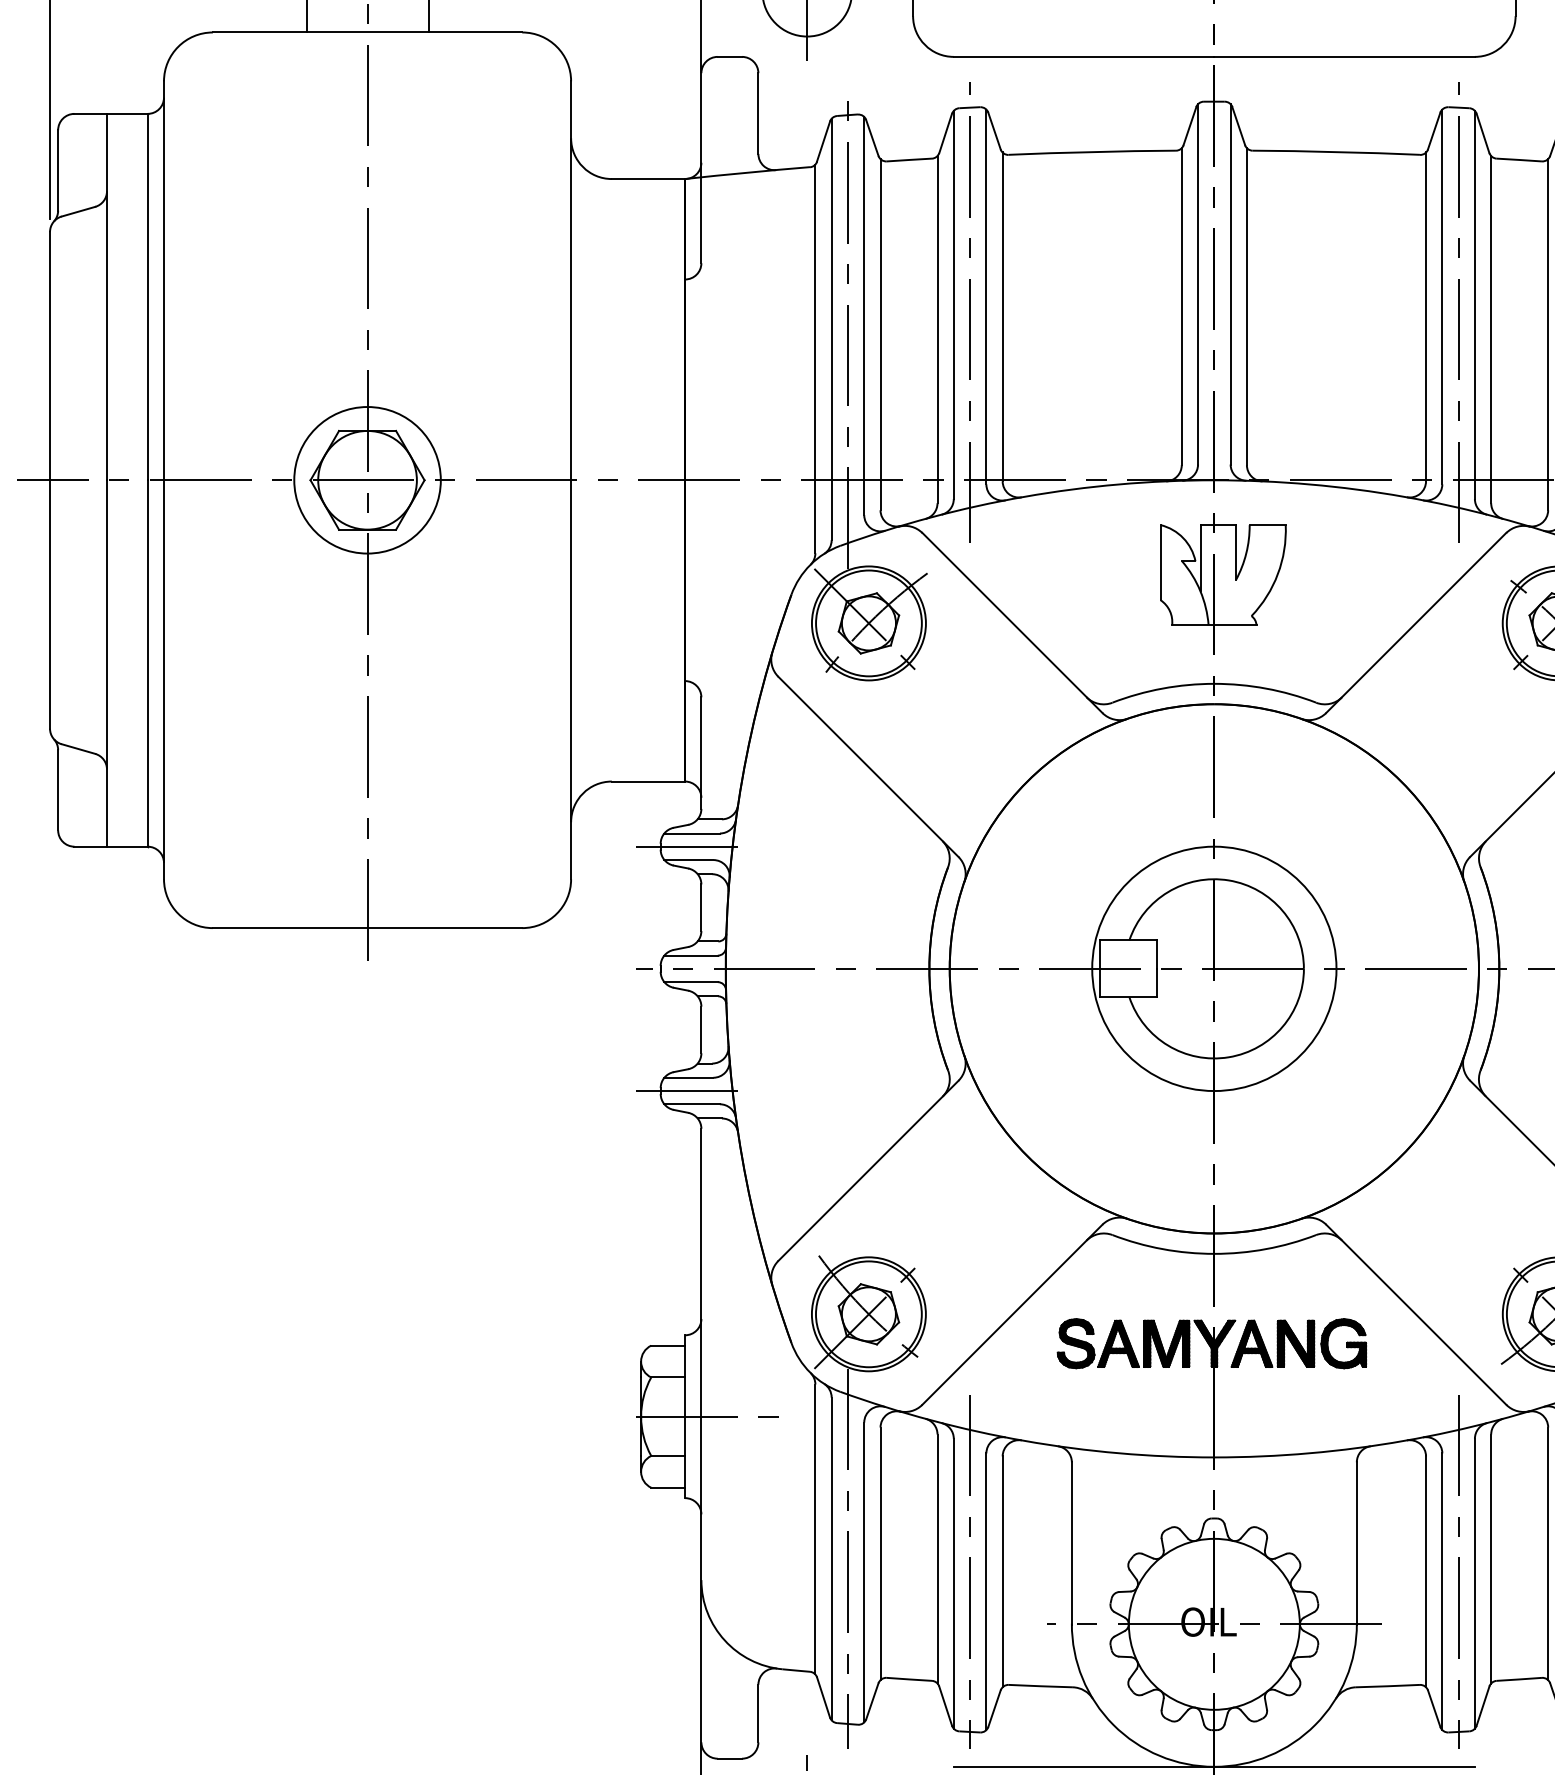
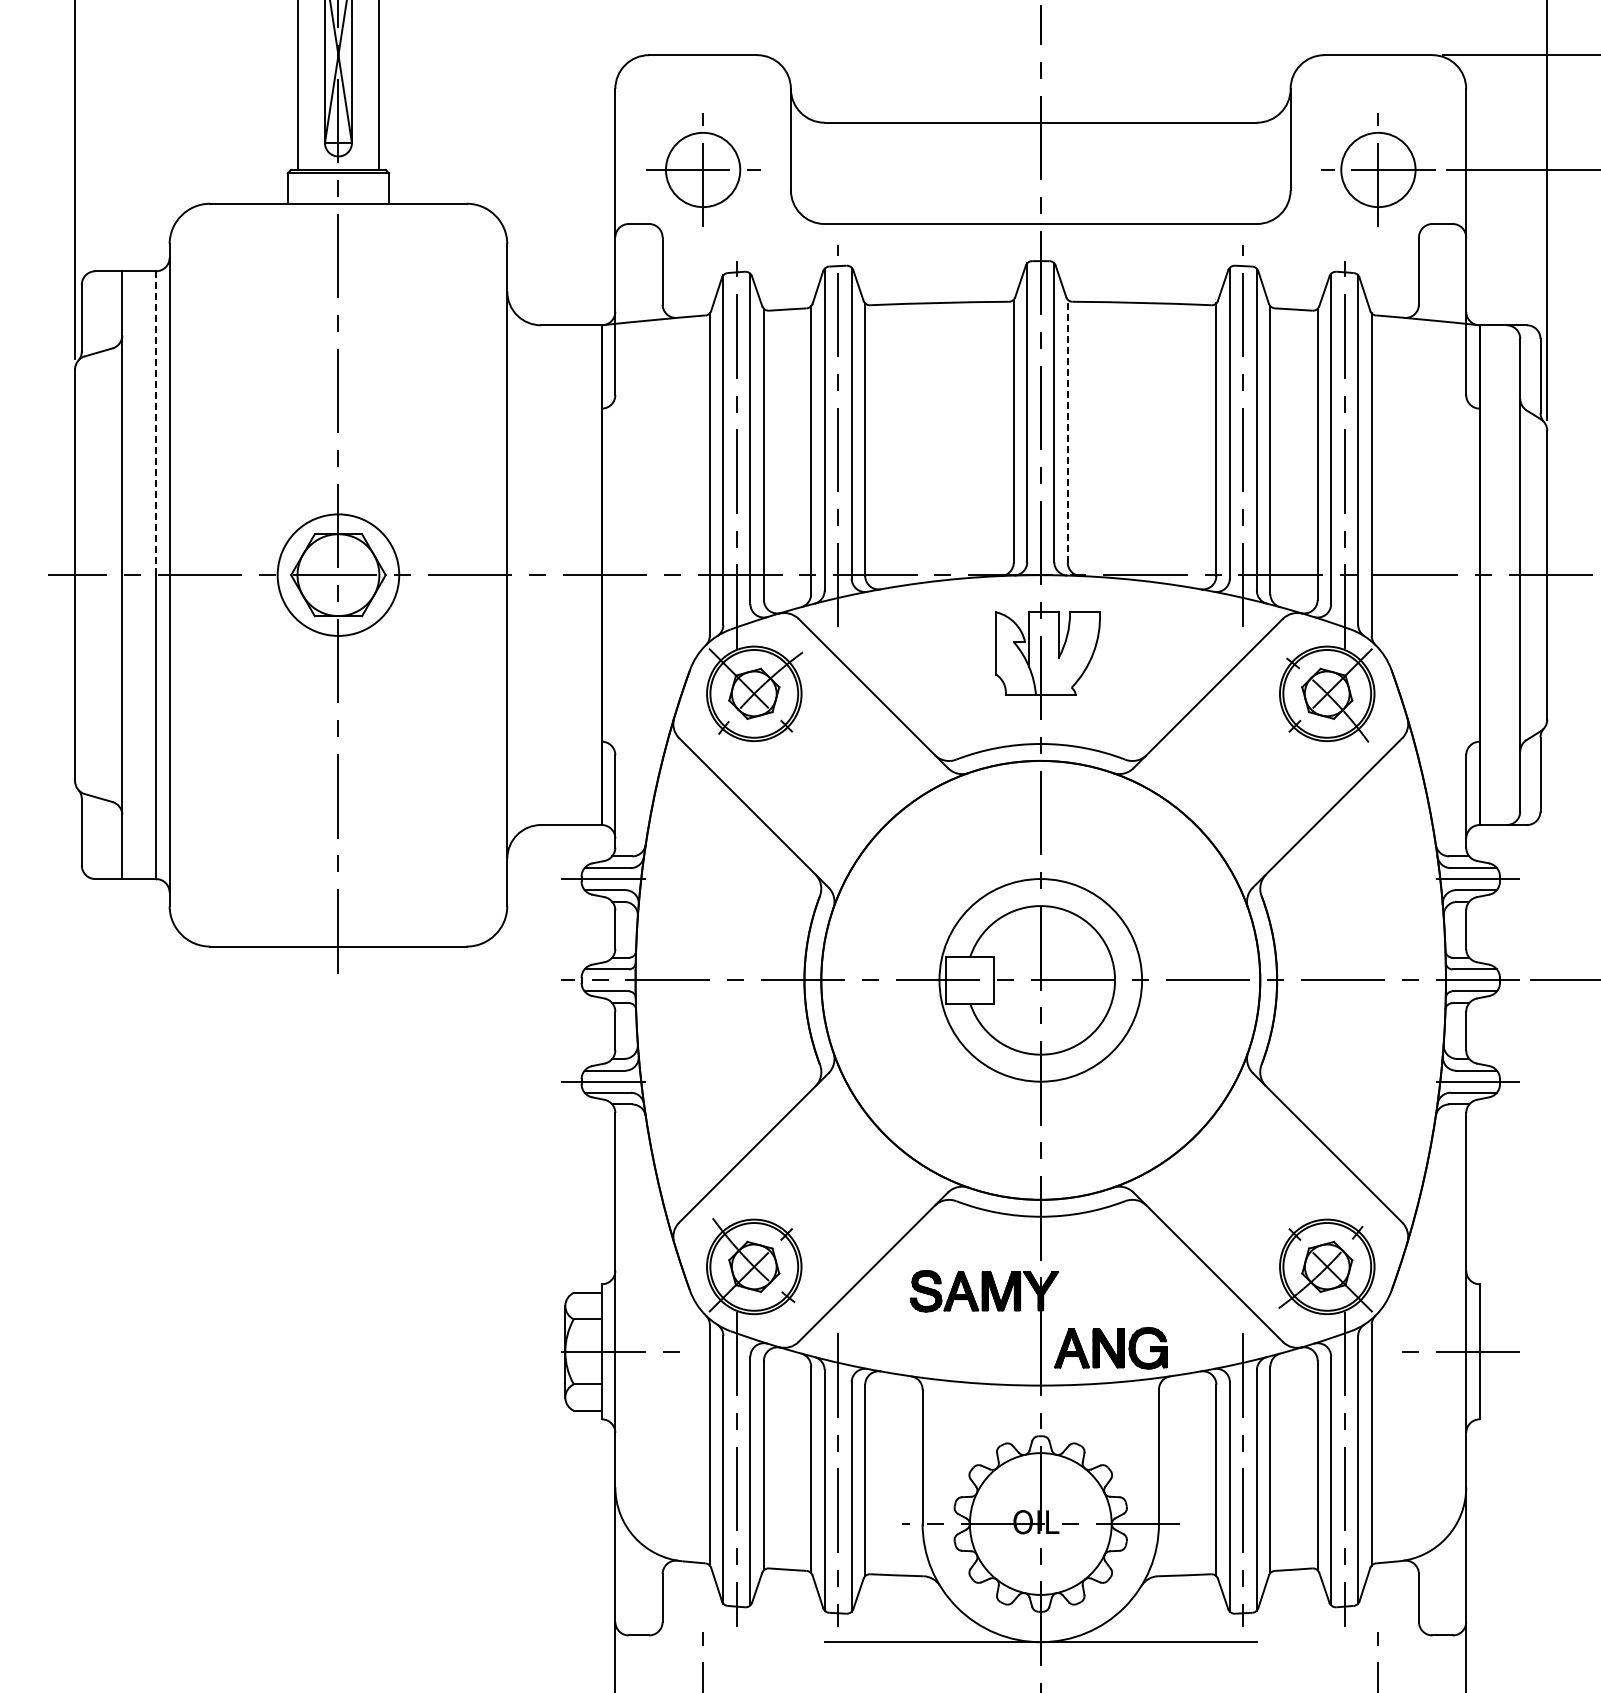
line: (148, 297) -> (156, 423), solid -> dashed
line: (1246, 305) -> (1067, 430), solid -> dashed
part: (1298, 1343) -> (1110, 1348), moved

